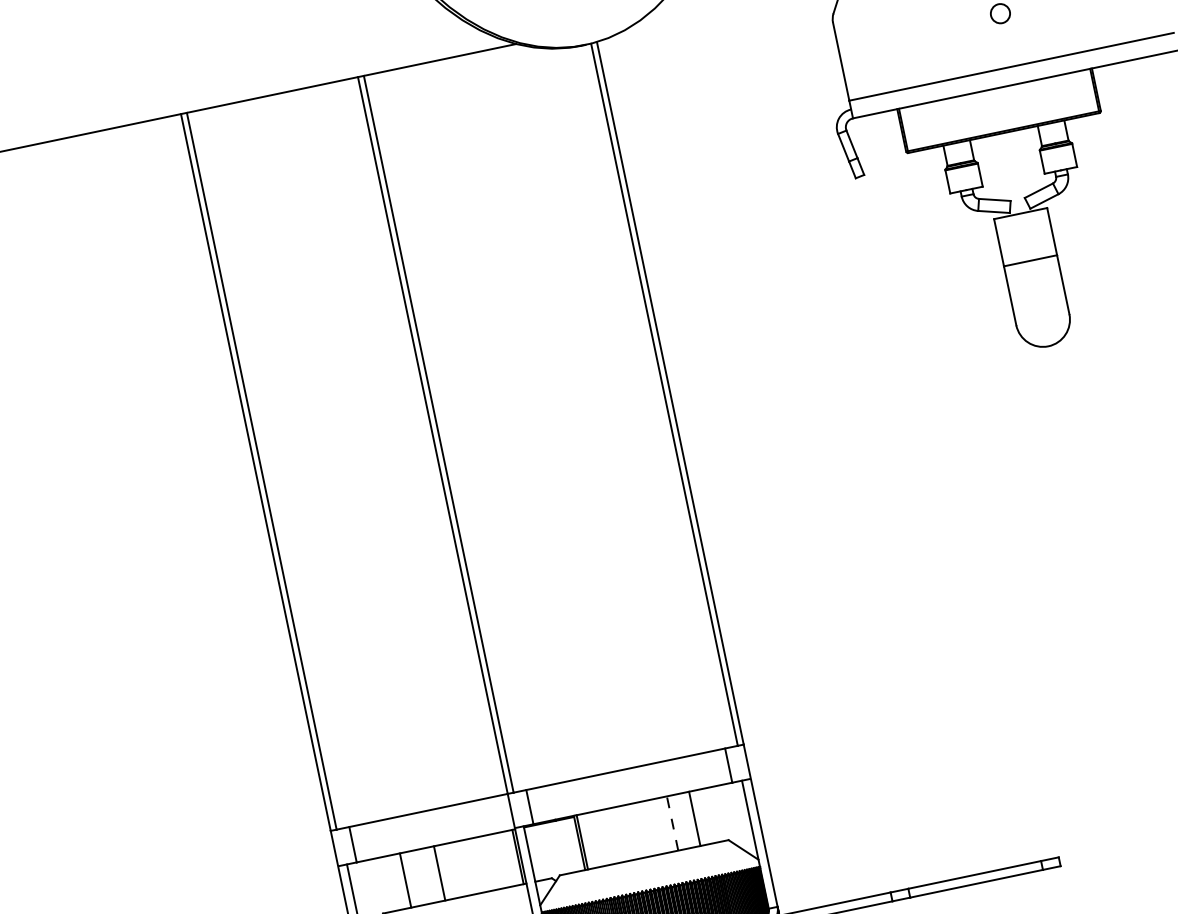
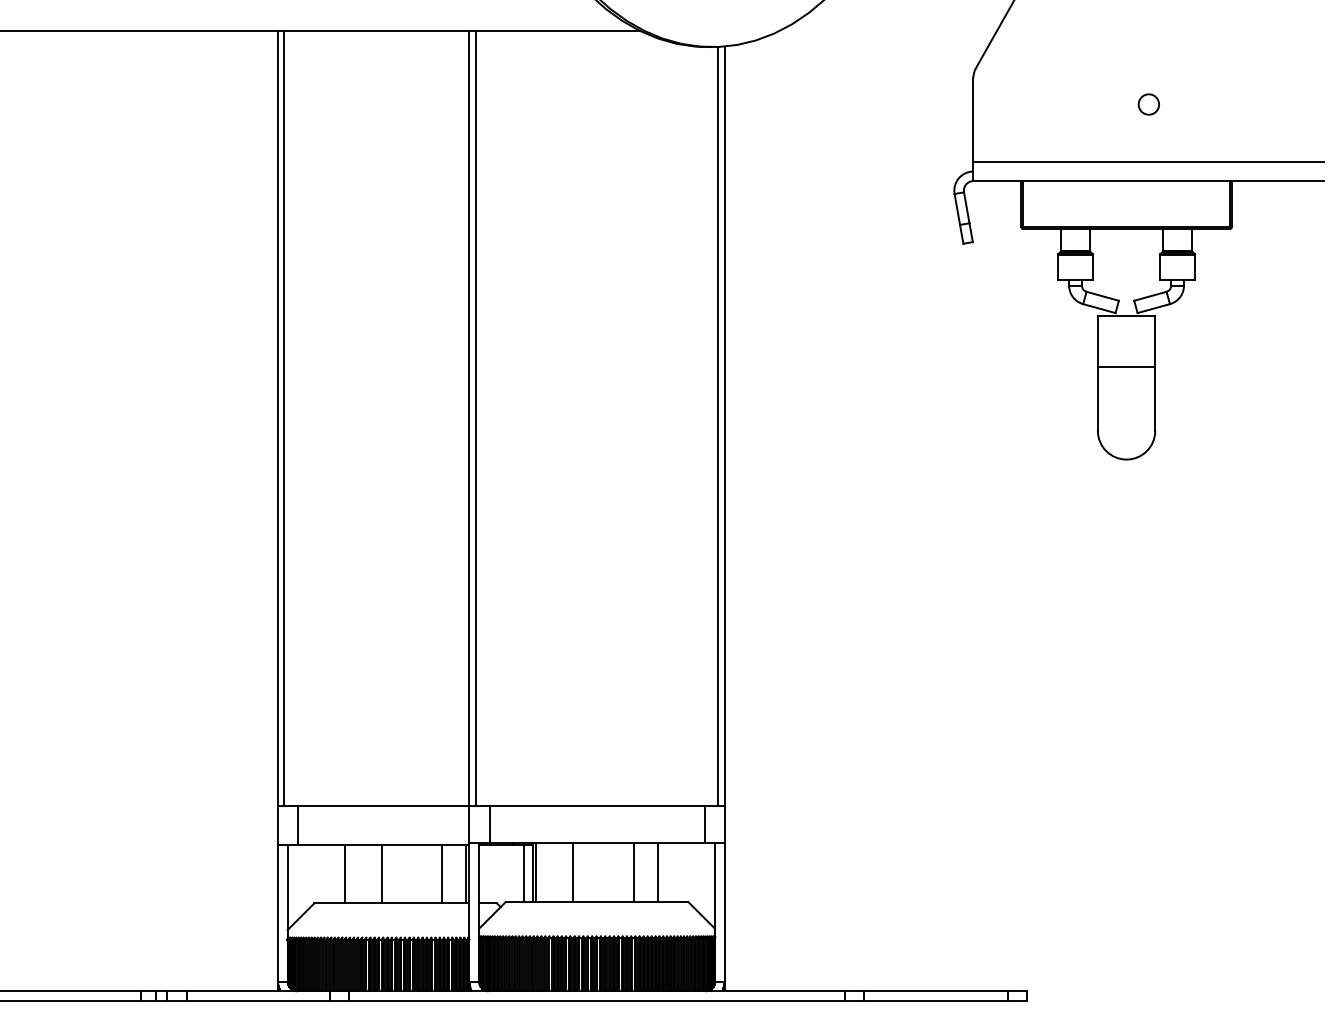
line: (672, 823) -> (633, 872), dashed -> solid
line: (616, 835) -> (573, 872), added
line: (570, 845) -> (523, 873), added
line: (495, 861) -> (442, 873), added

